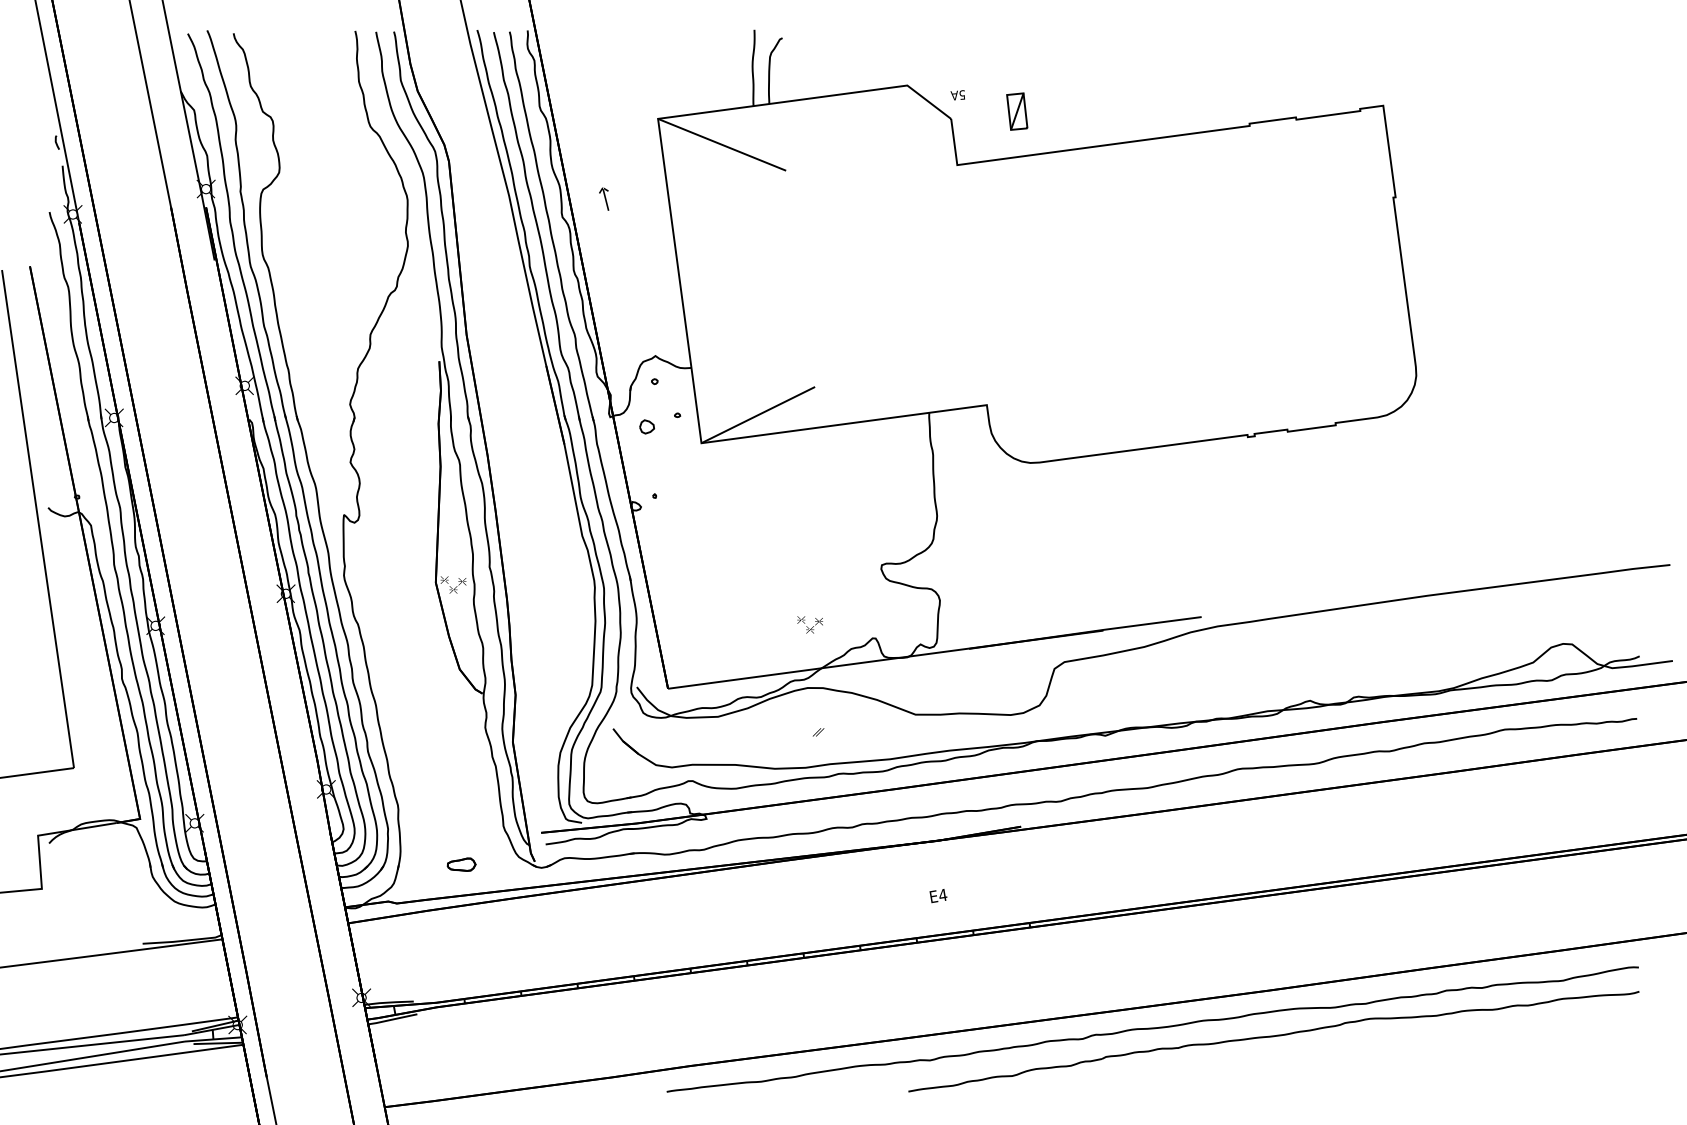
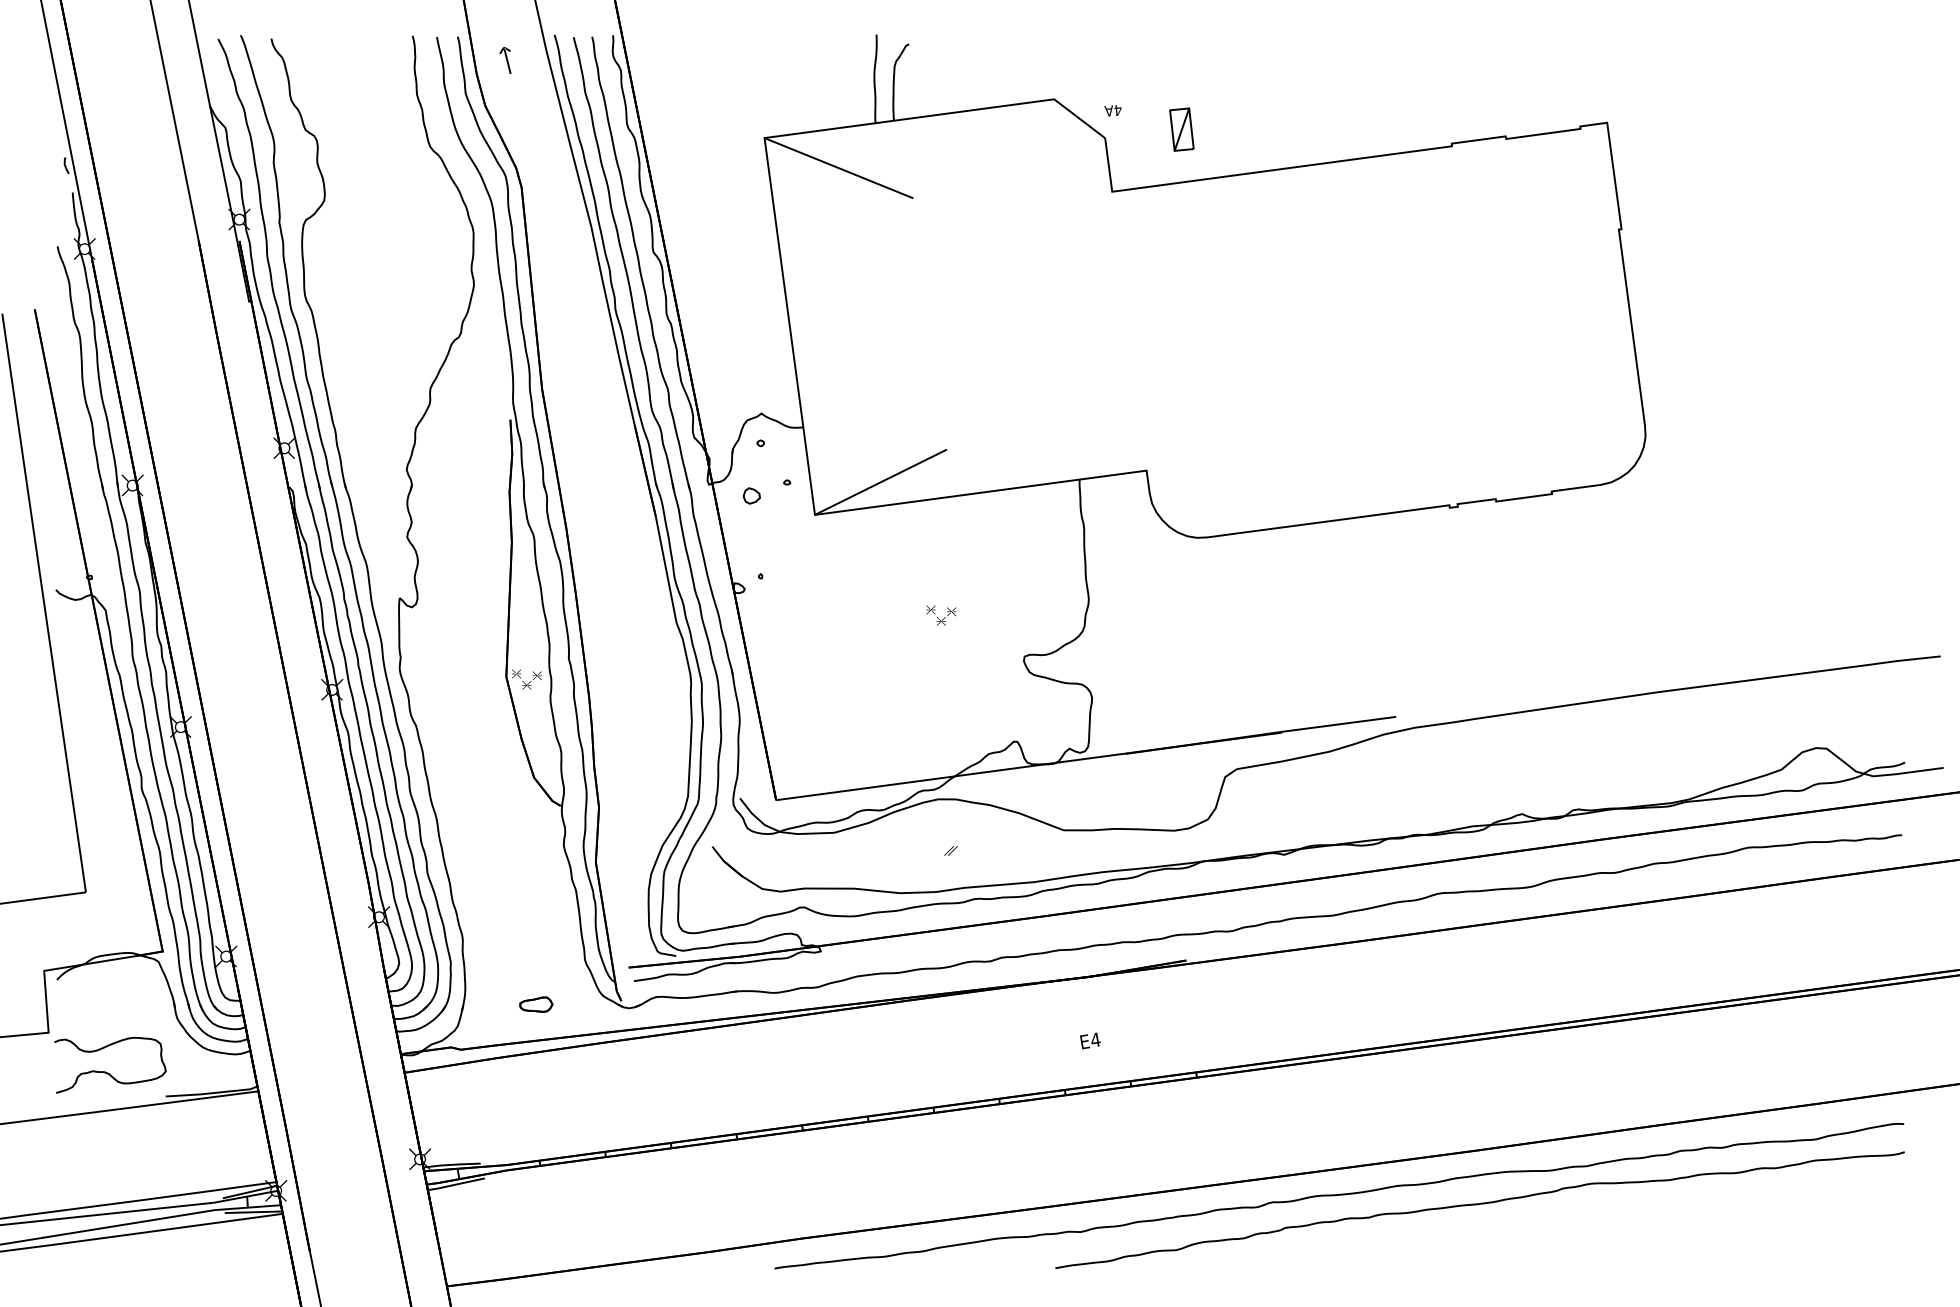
text: (962, 94) -> (1118, 109), 5A -> 4A
part: (604, 198) -> (505, 59), moved
part: (809, 624) -> (940, 615), moved
curve: (92, 922) -> (107, 1071), added

